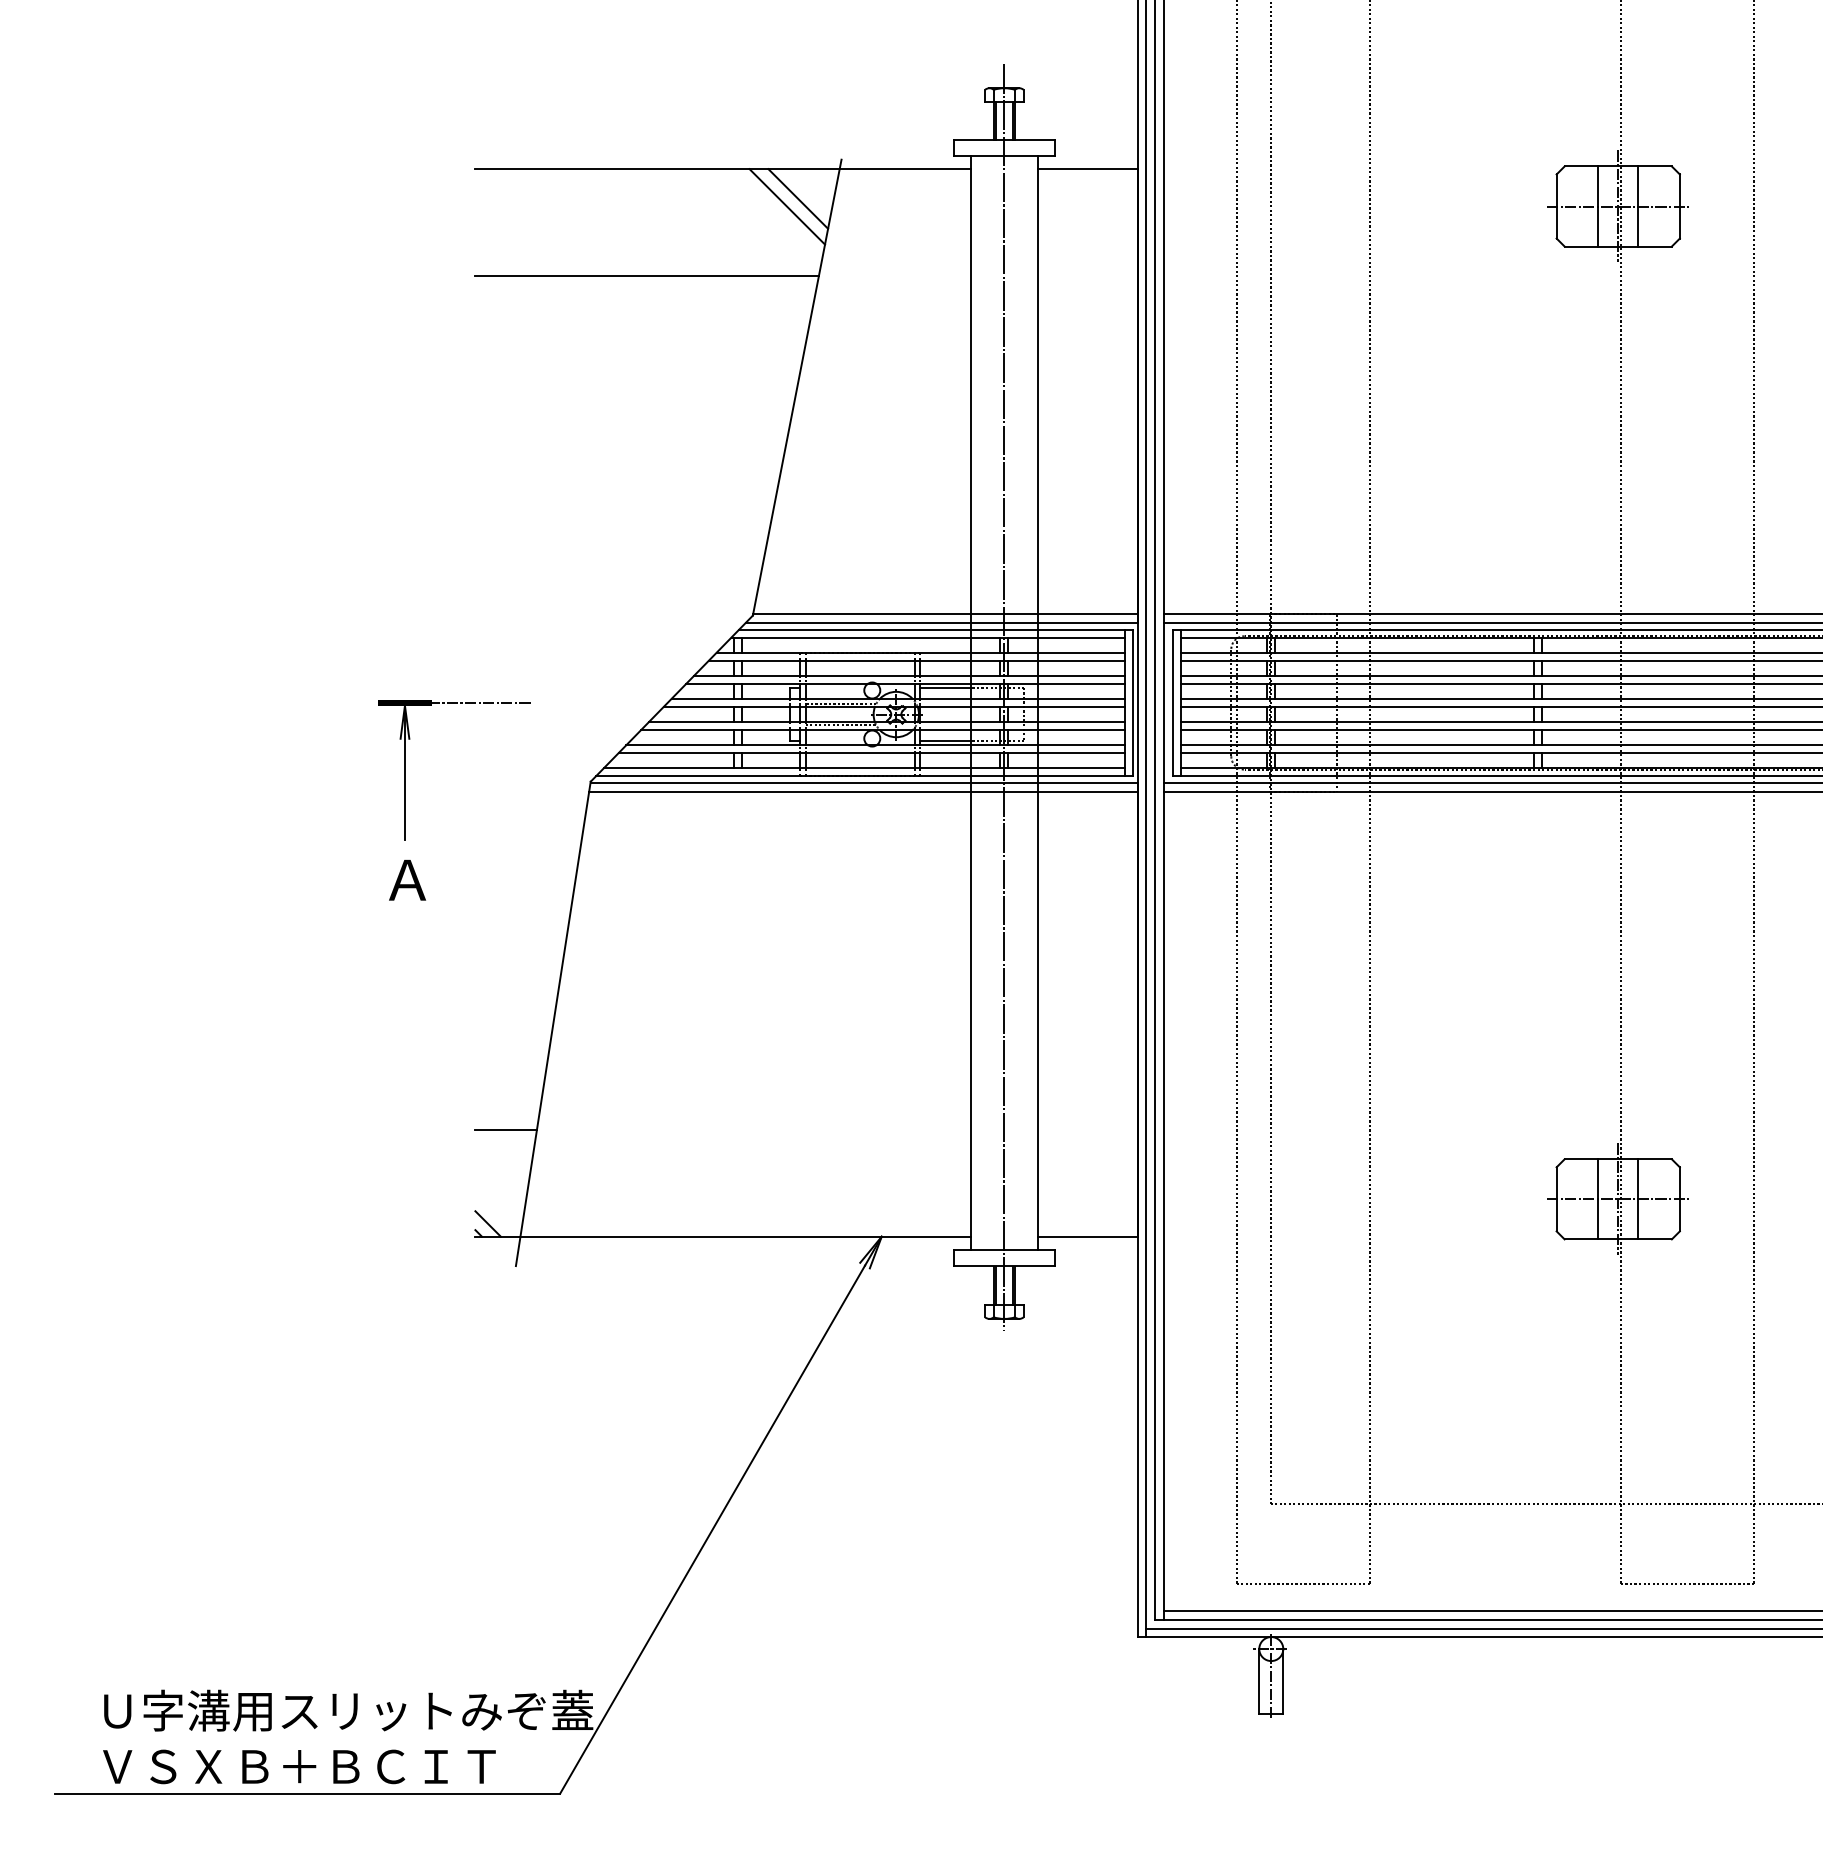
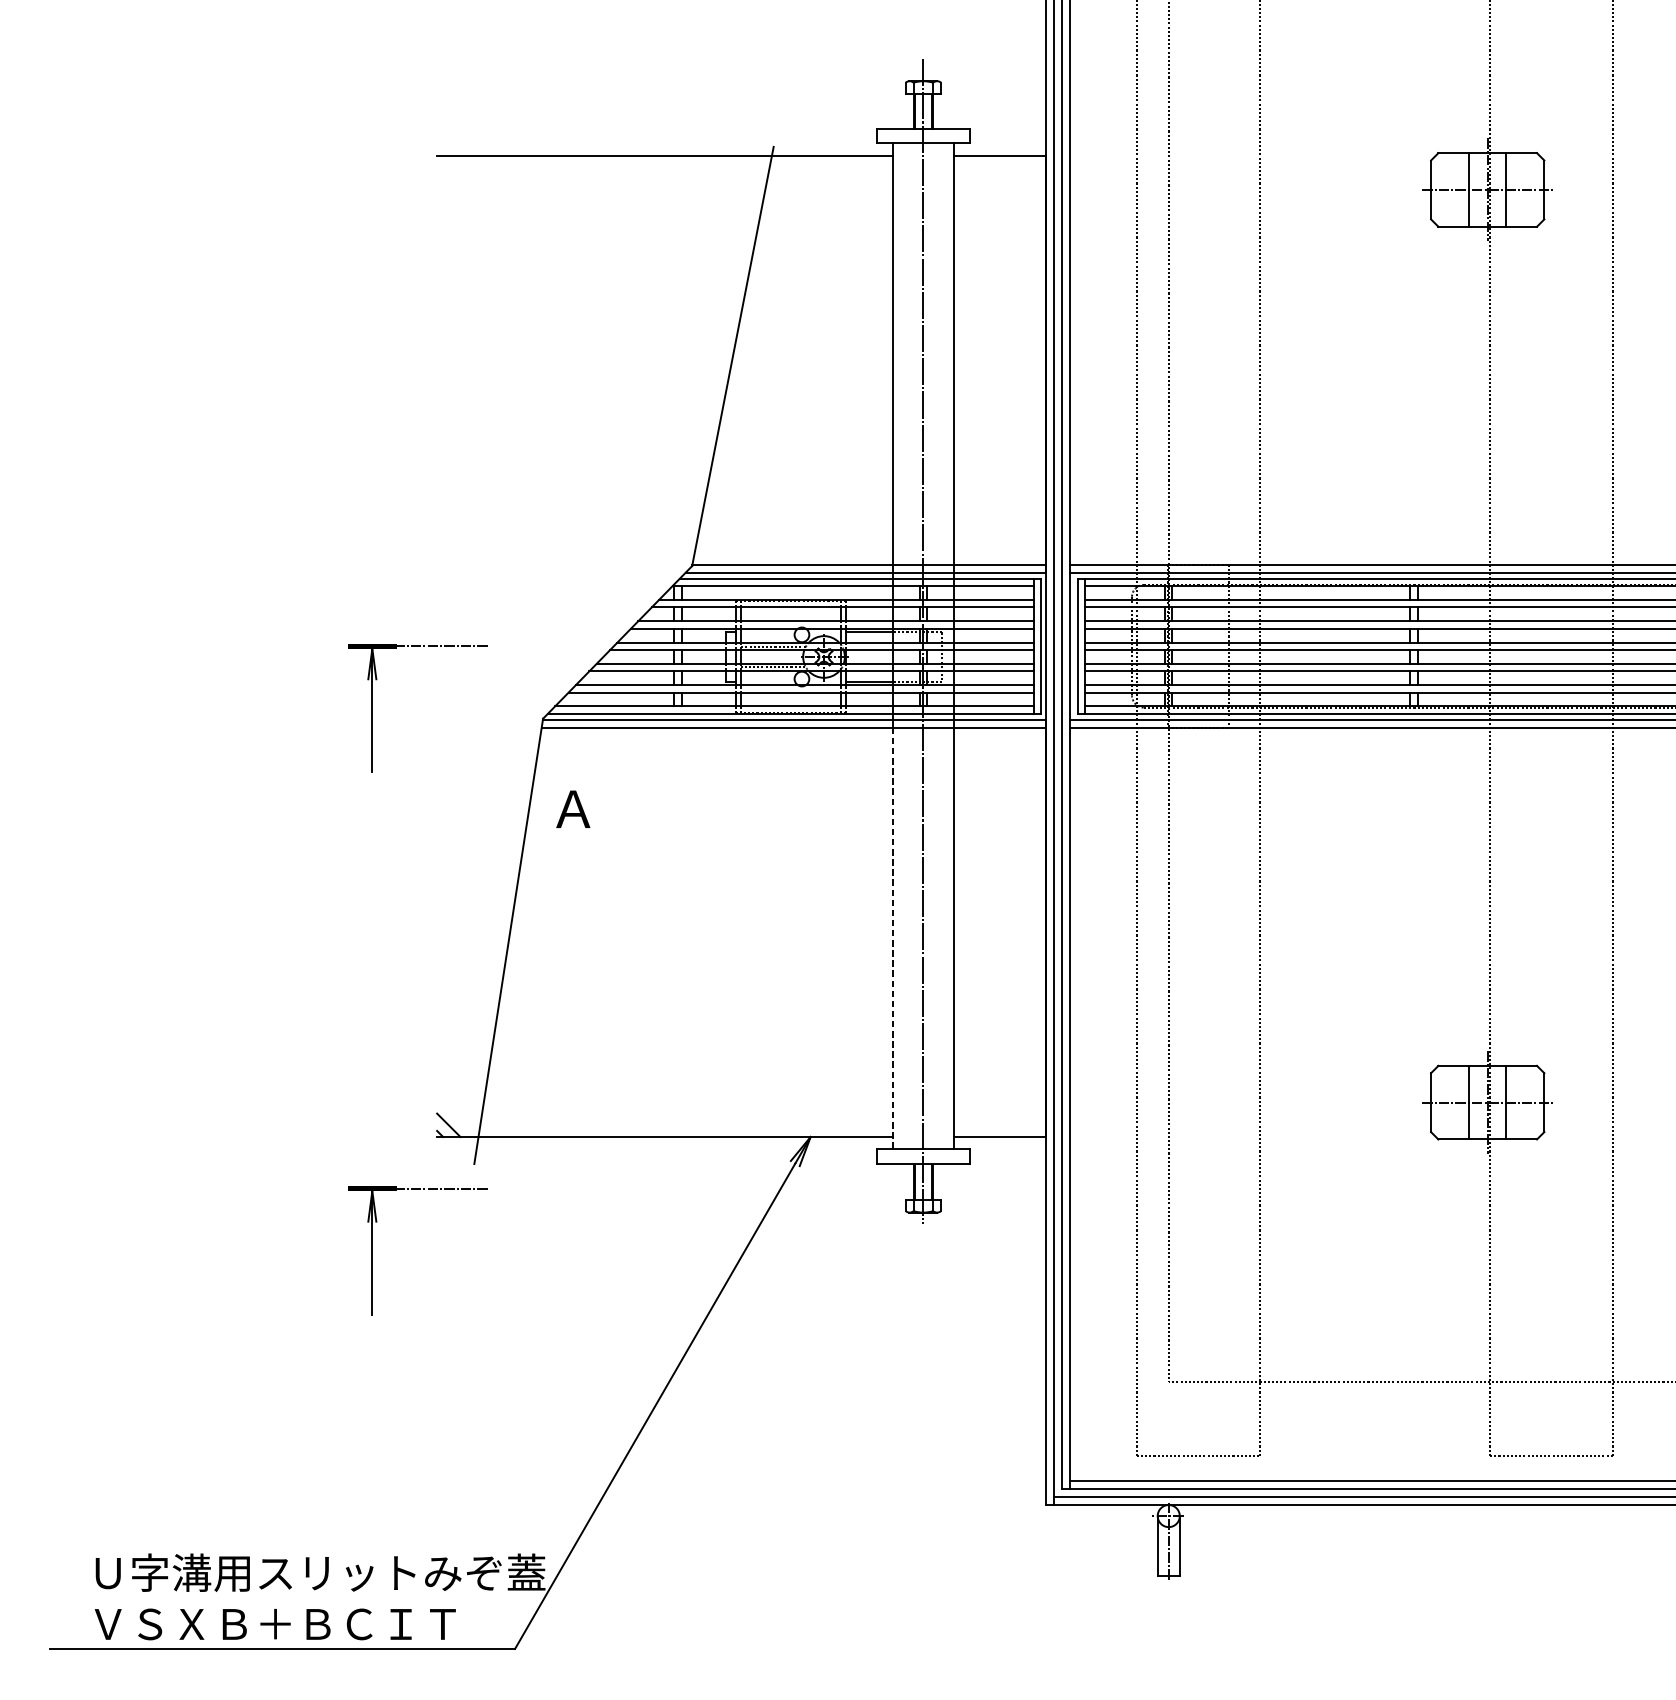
line: (798, 198) -> (734, 182), removed
line: (787, 206) -> (724, 189), removed
line: (646, 275) -> (594, 253), removed
text: (407, 879) -> (573, 808), moved
line: (971, 1021) -> (893, 939), solid -> dashed
line: (505, 1129) -> (464, 1038), removed
part: (405, 1360) -> (372, 1250), added

